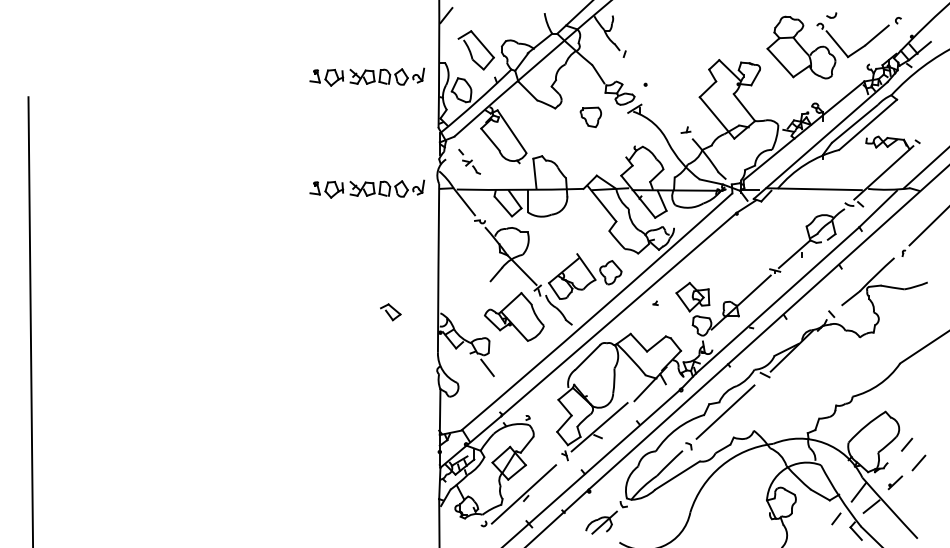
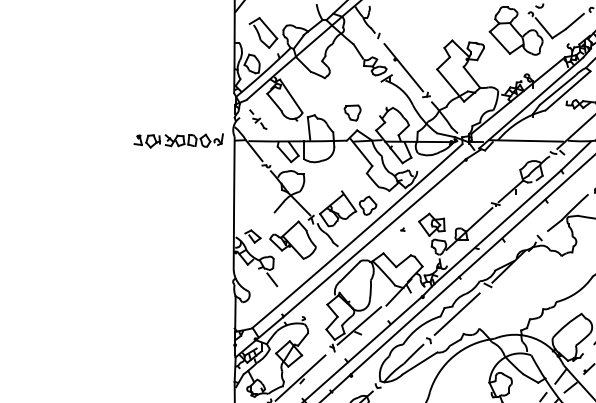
part: (367, 76) -> (178, 53), removed
line: (656, 94) -> (403, 67), added
part: (590, 116) -> (352, 112), moved
part: (390, 312) -> (252, 236), moved

